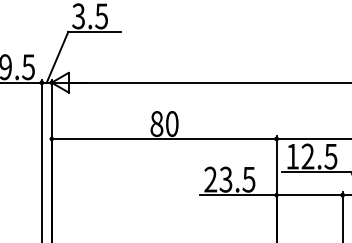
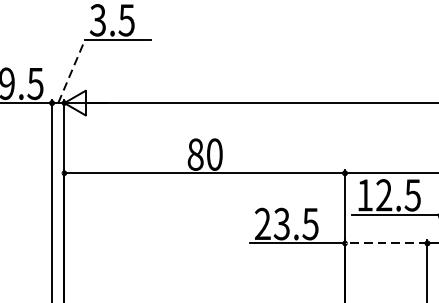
line: (57, 57) -> (71, 71), solid -> dashed
line: (309, 195) -> (386, 243), solid -> dashed

